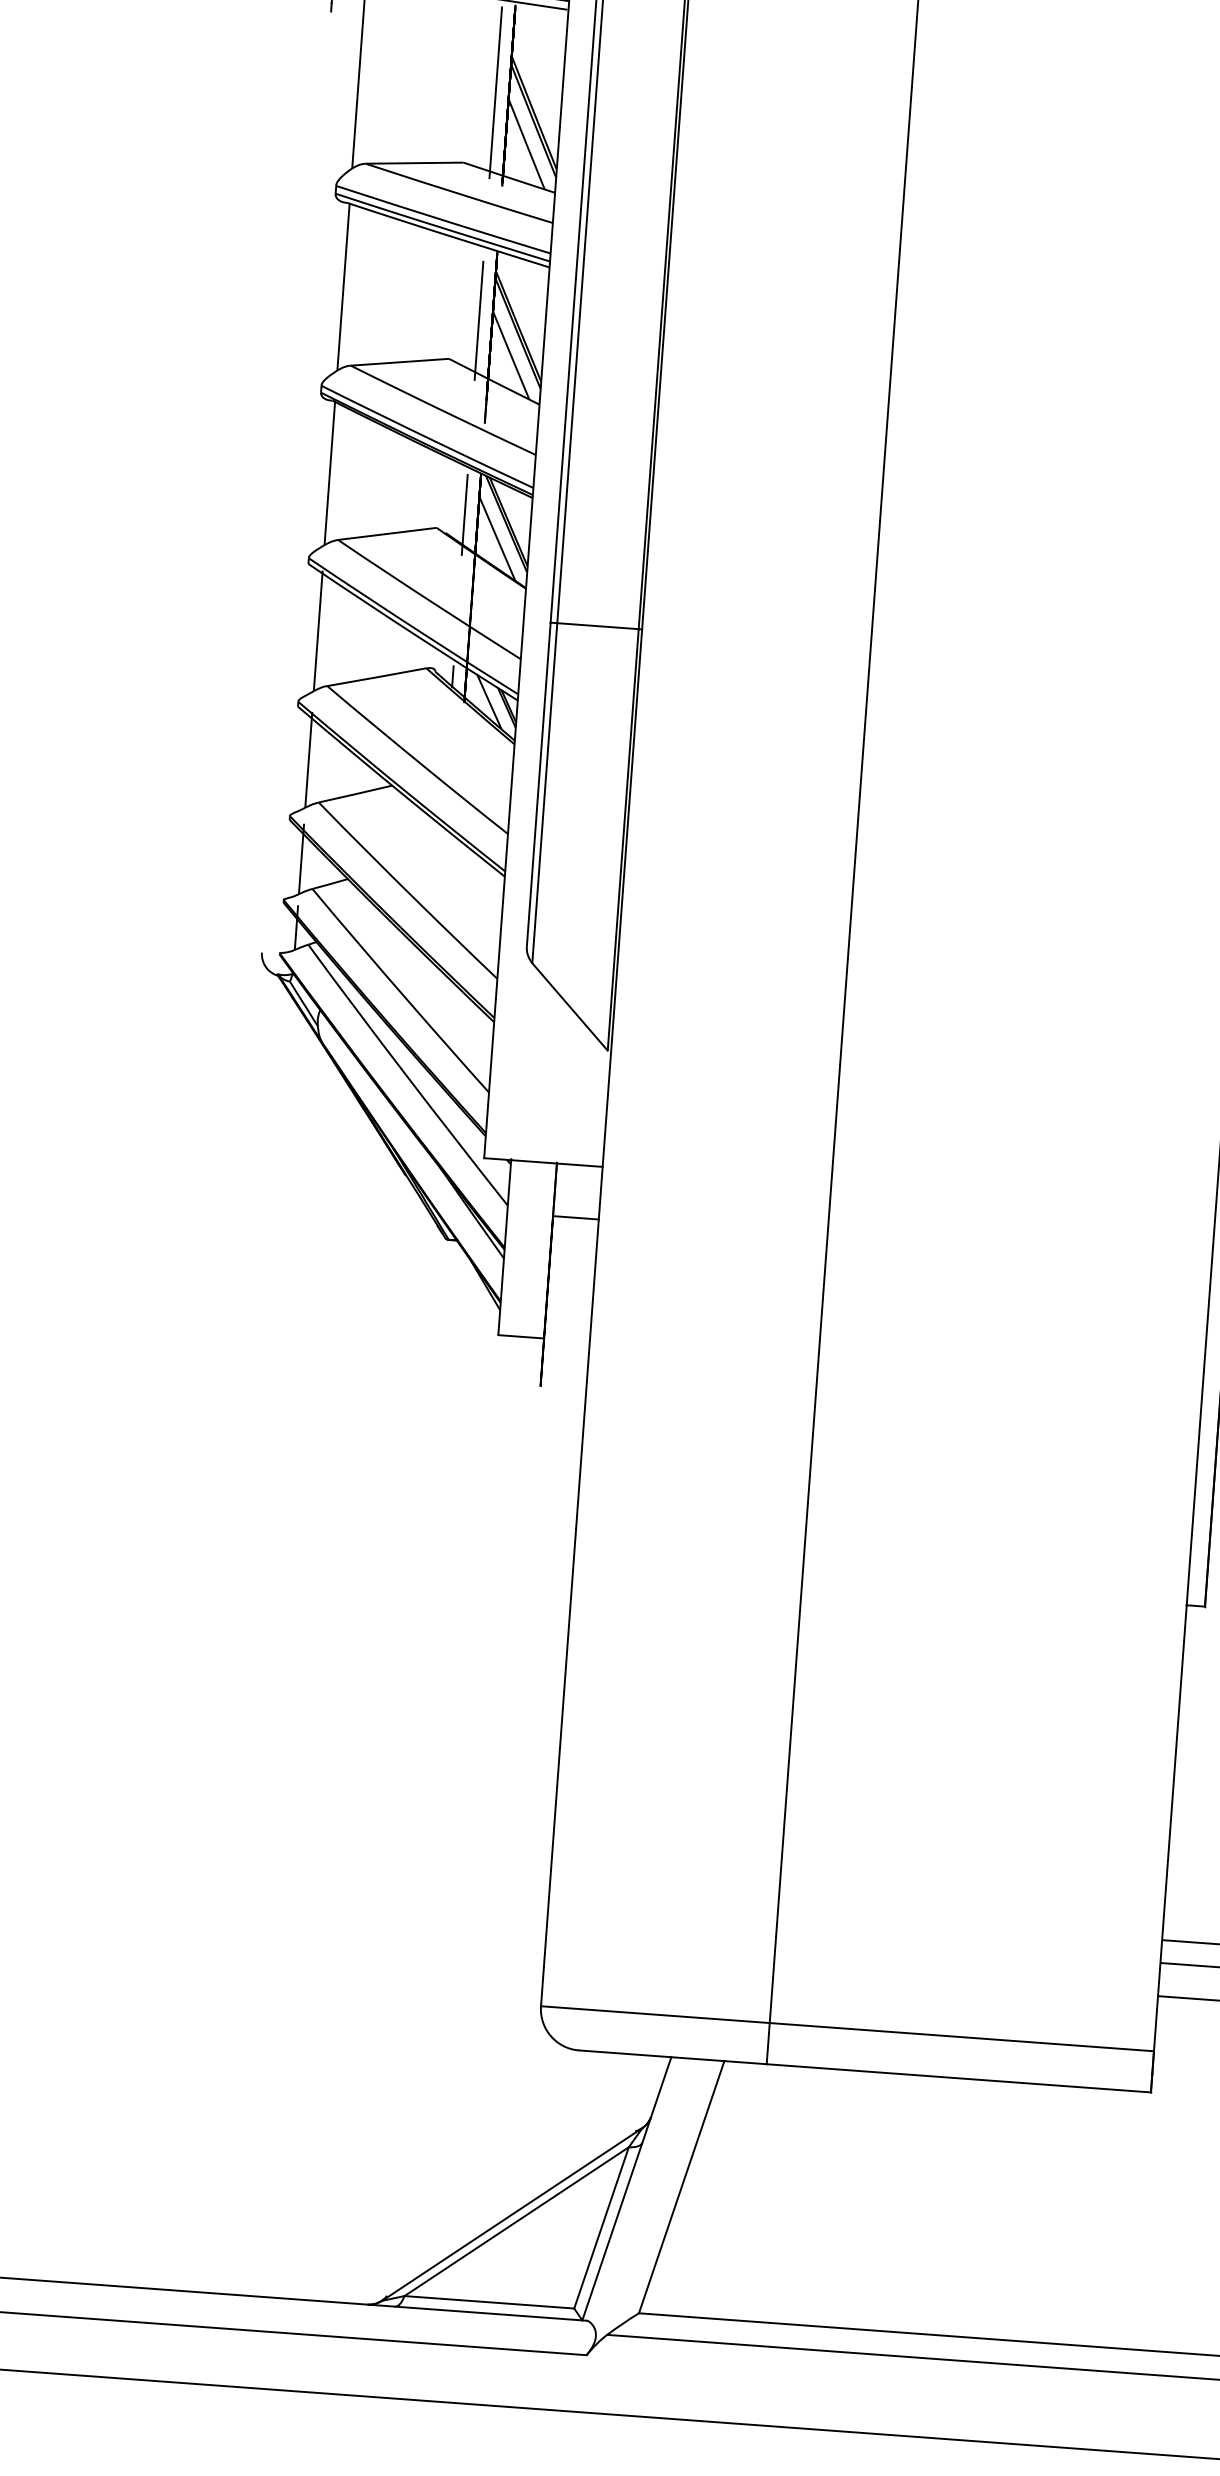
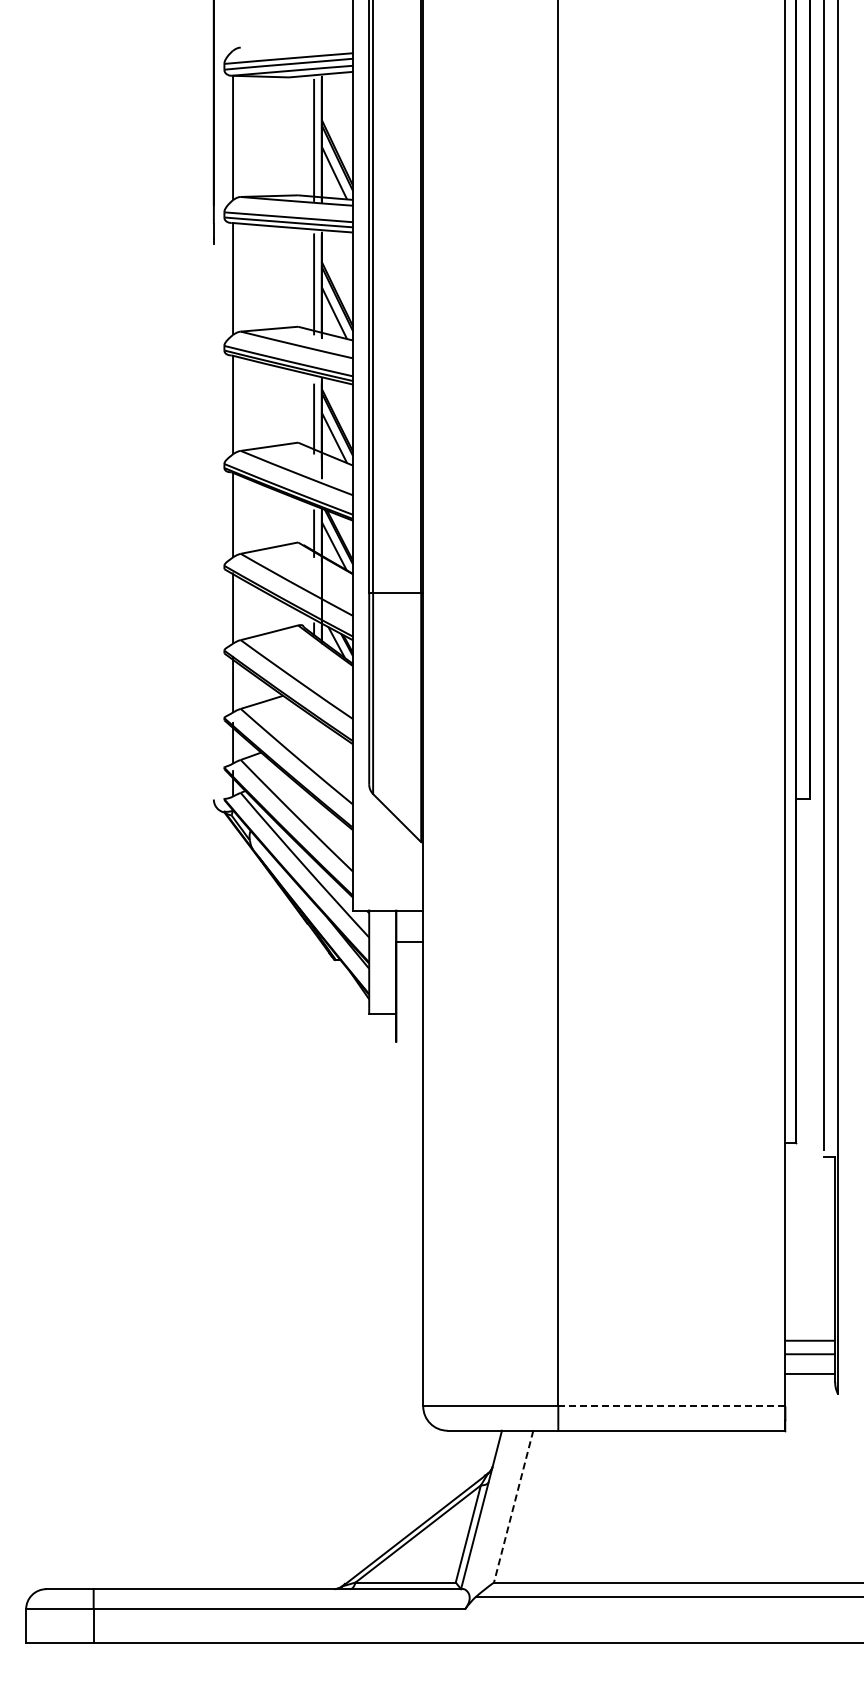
line: (963, 2037) -> (672, 1406), solid -> dashed
line: (681, 2188) -> (513, 1507), solid -> dashed

